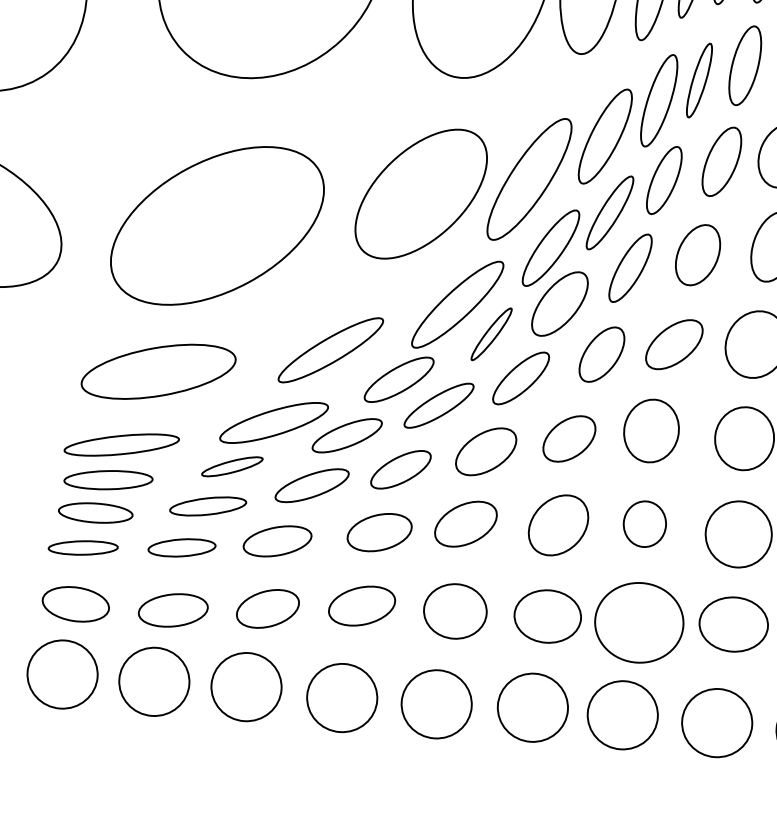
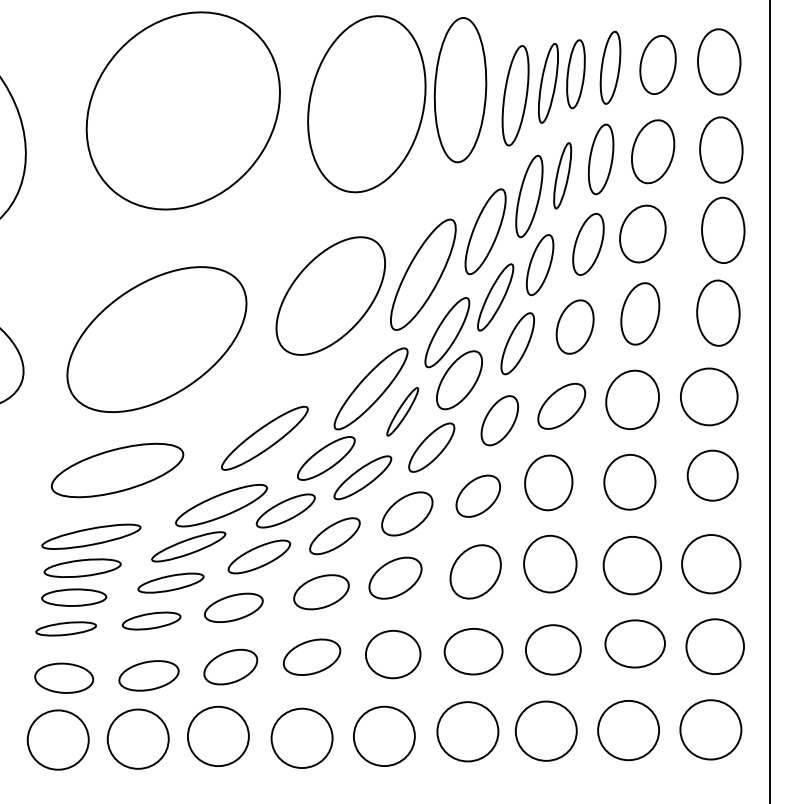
part: (232, 466) -> (188, 546), size x1.43
part: (645, 523) -> (550, 563), size x1.43
part: (639, 622) -> (553, 649), size x0.71

